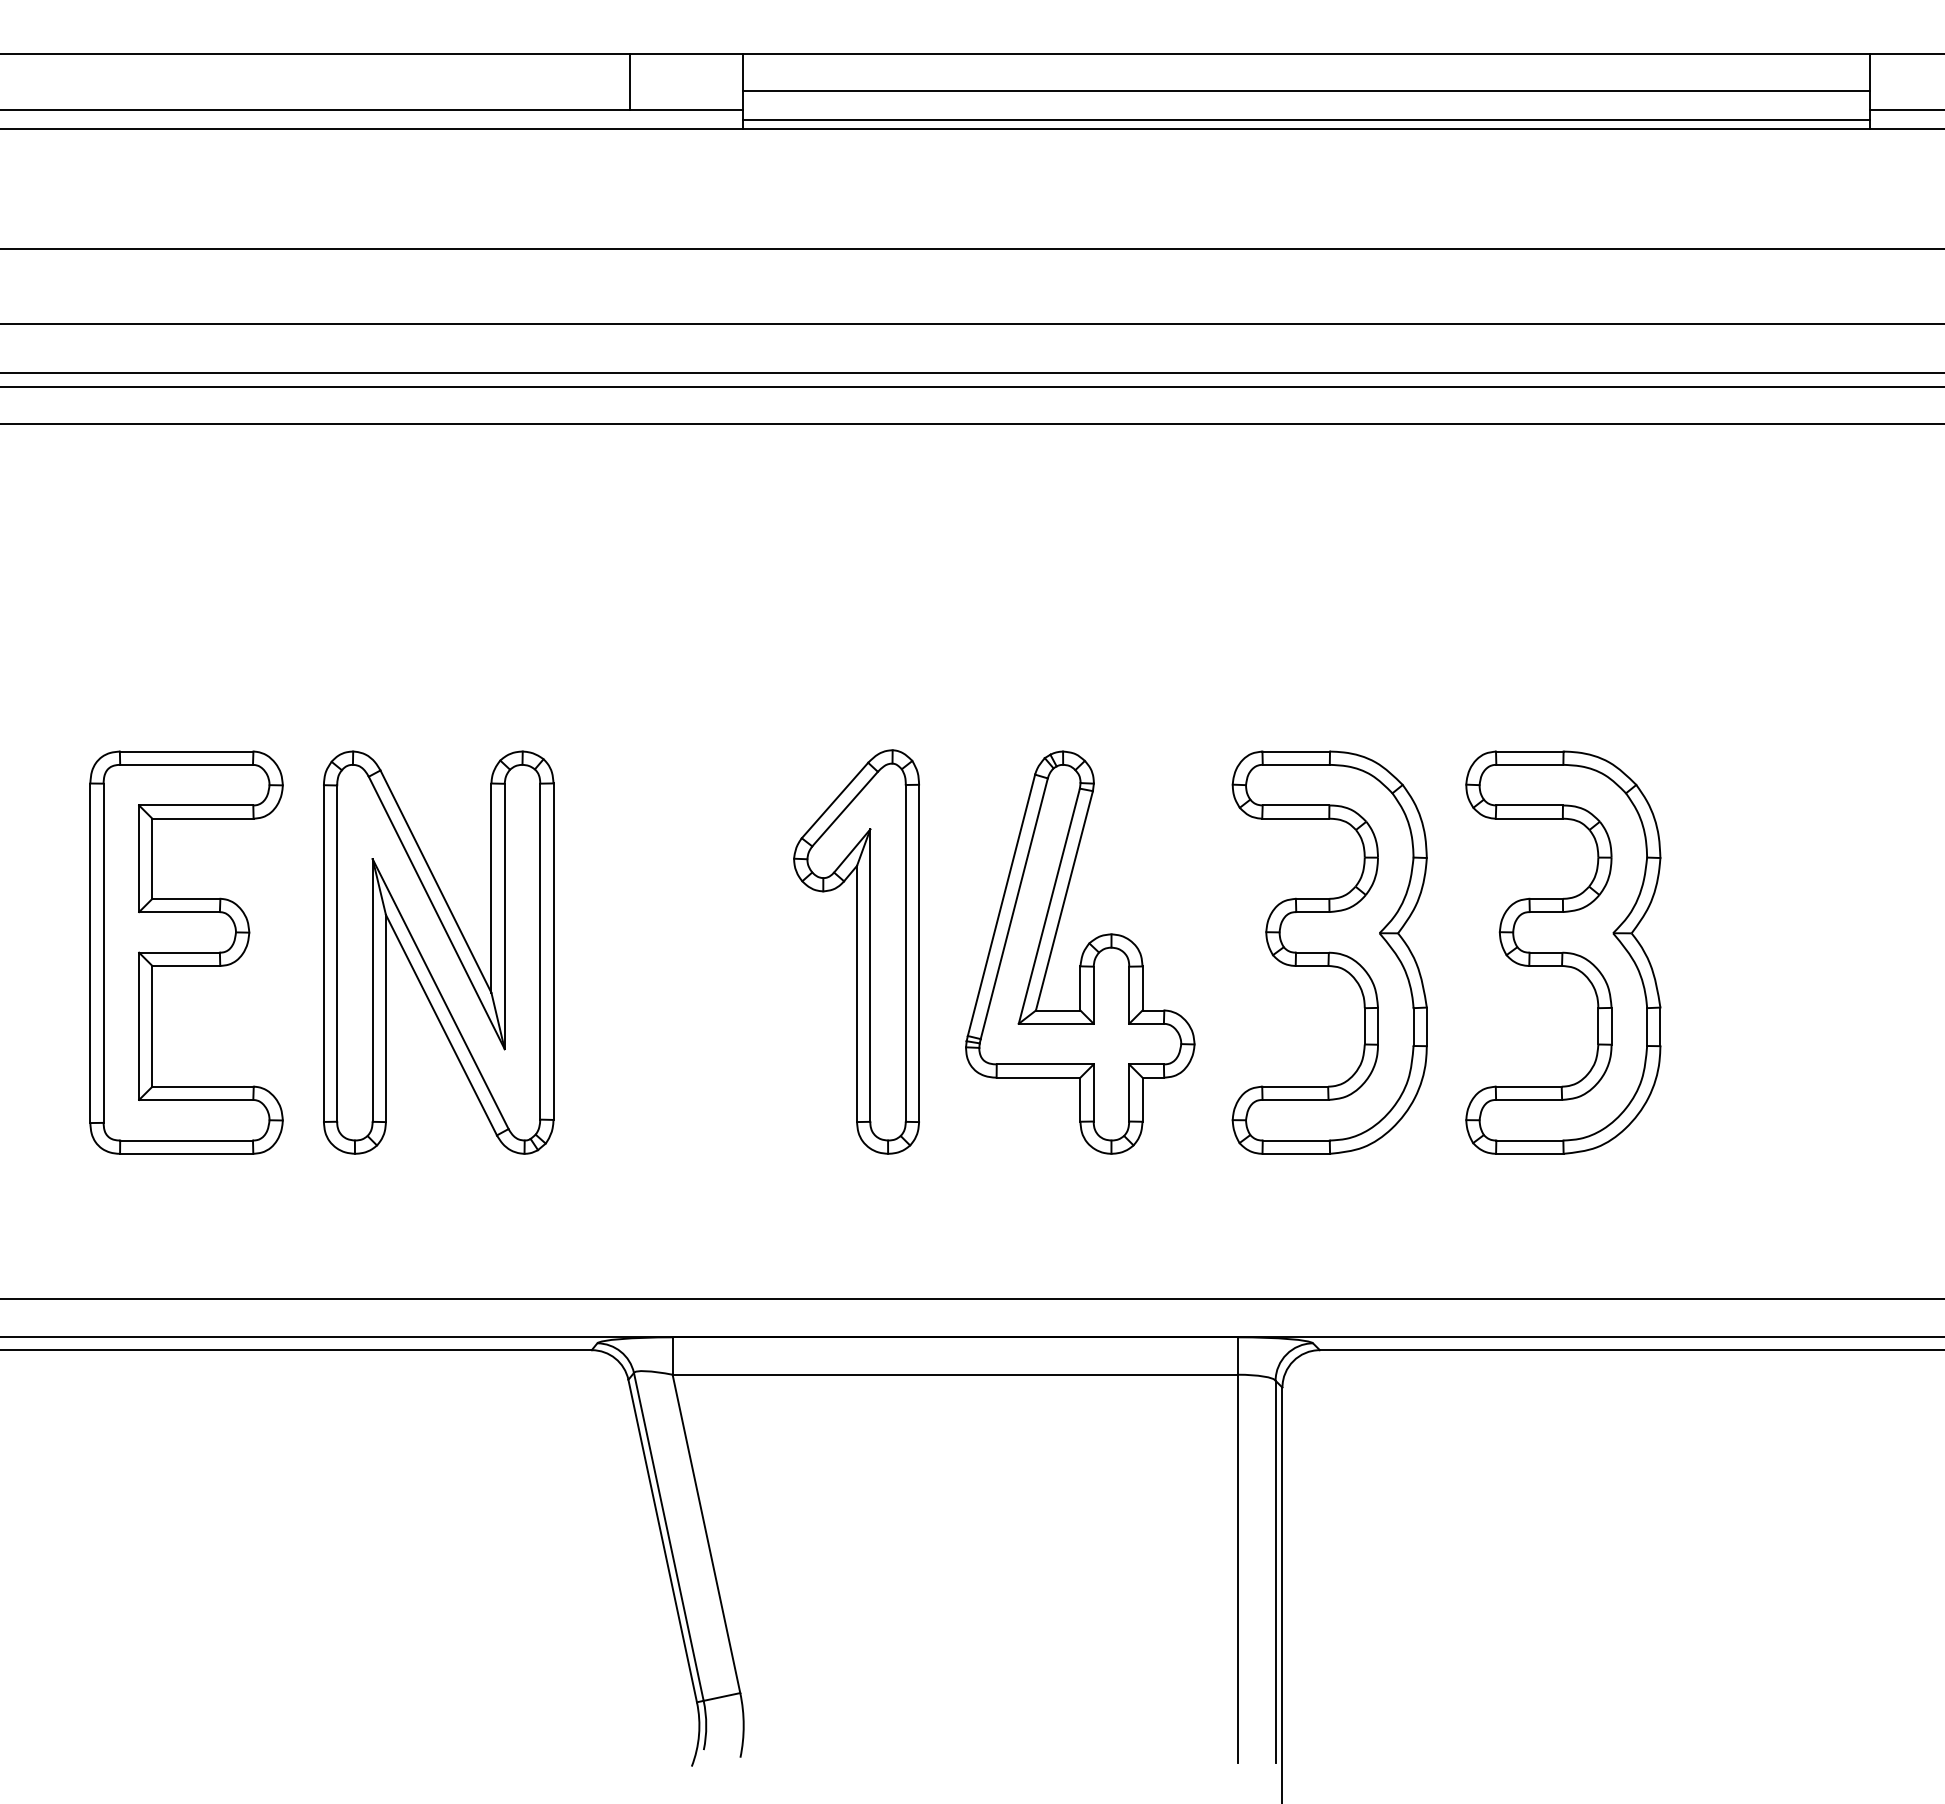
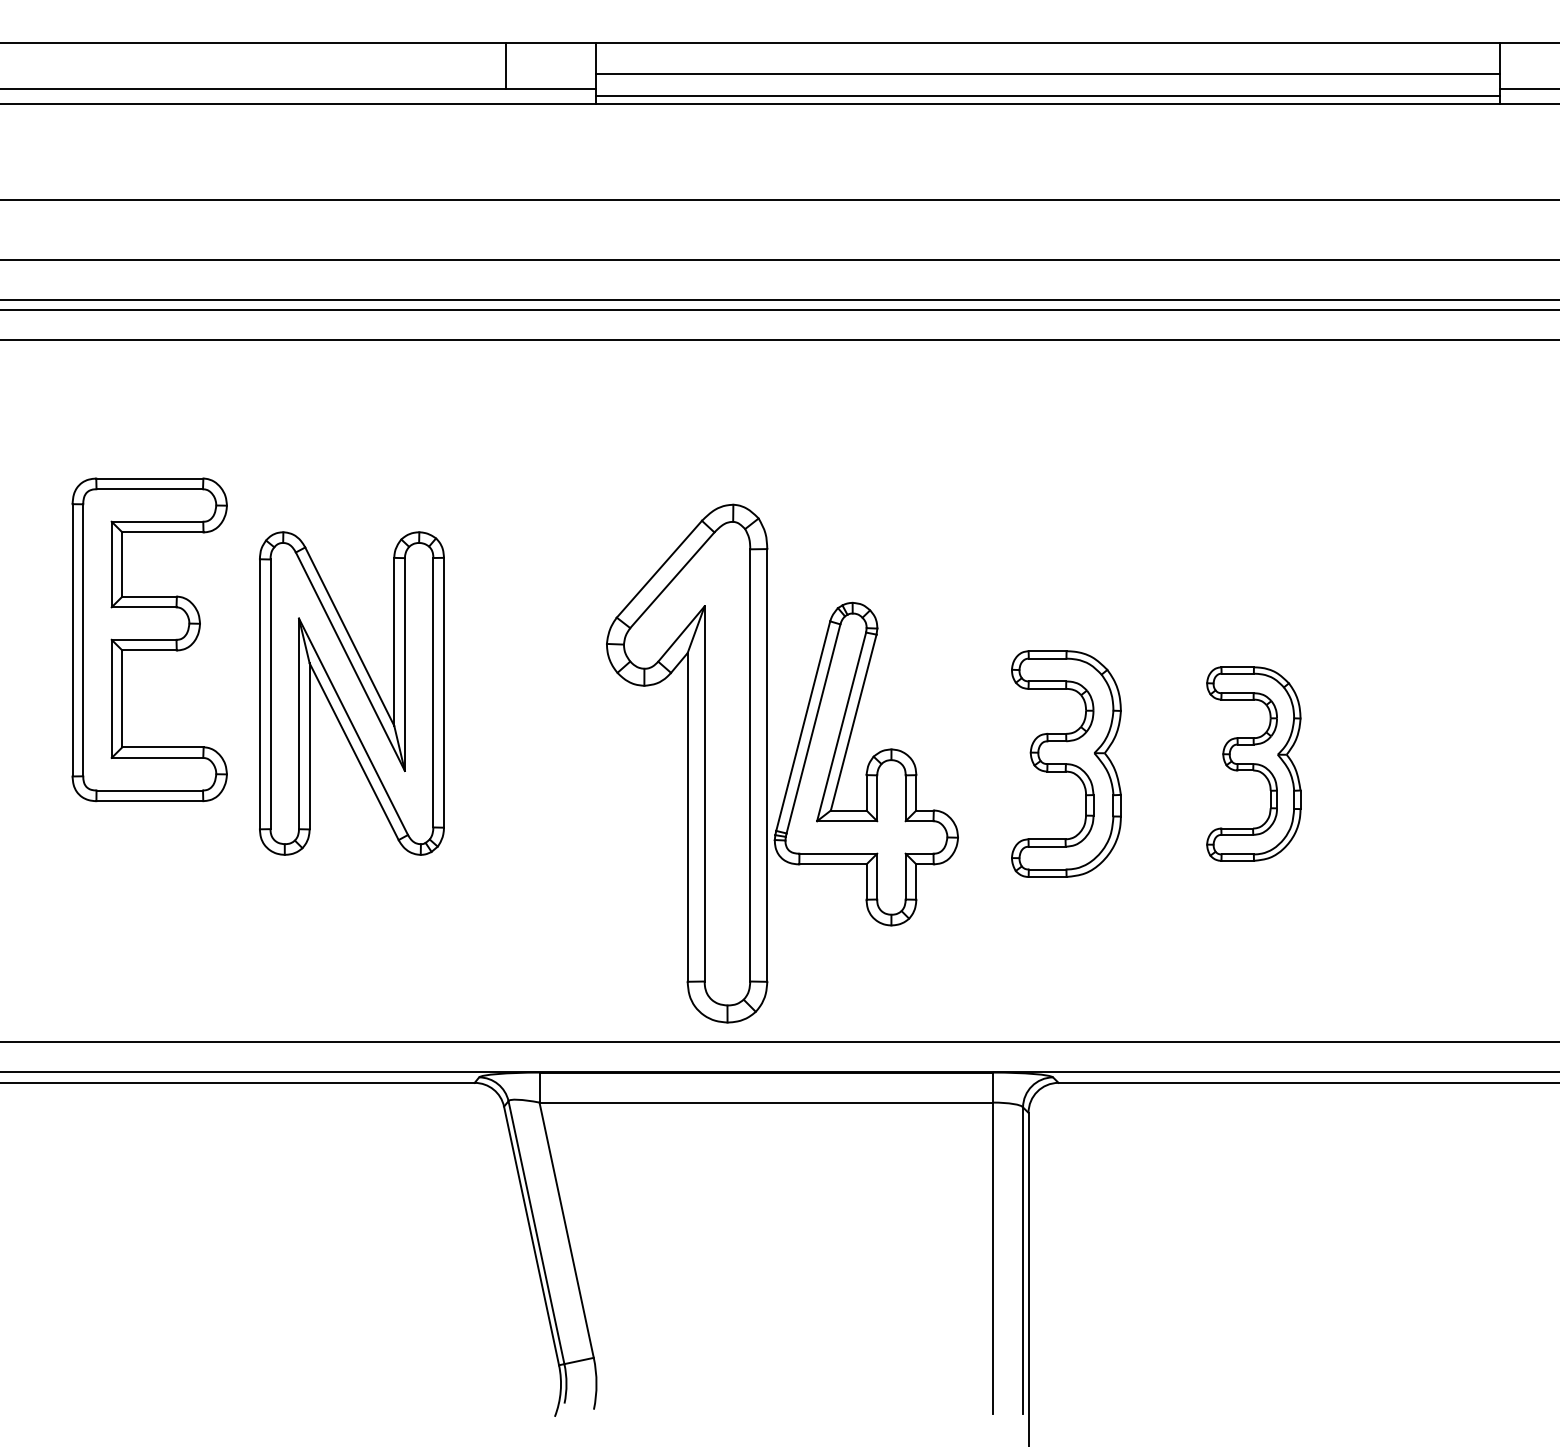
part: (856, 951) -> (686, 763), size x1.6
part: (186, 952) -> (149, 639), moved
part: (438, 952) -> (351, 693), moved
part: (1329, 952) -> (1066, 763), size x0.7
part: (1563, 952) -> (1253, 763), size x0.6

